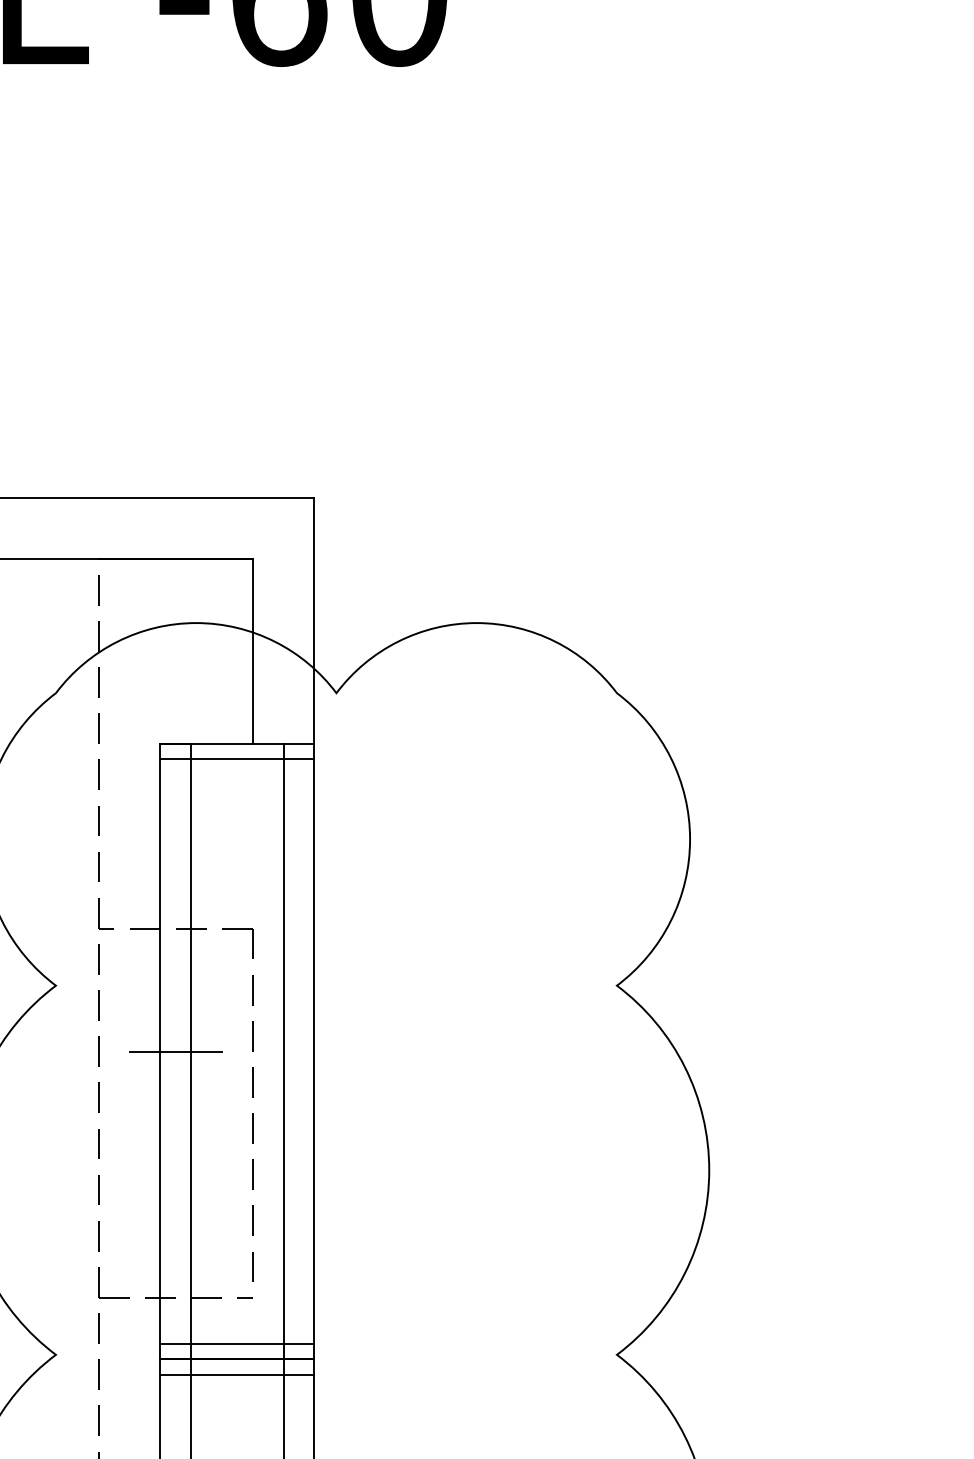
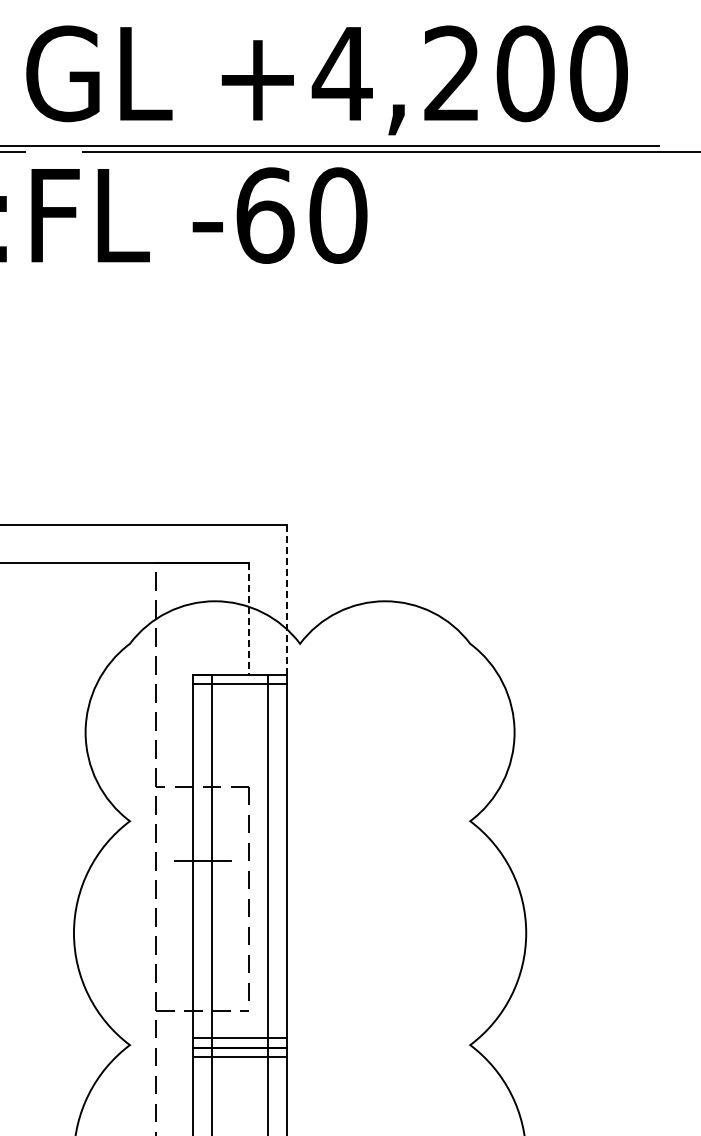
line: (314, 621) -> (286, 600), solid -> dashed
line: (253, 651) -> (249, 618), solid -> dashed

